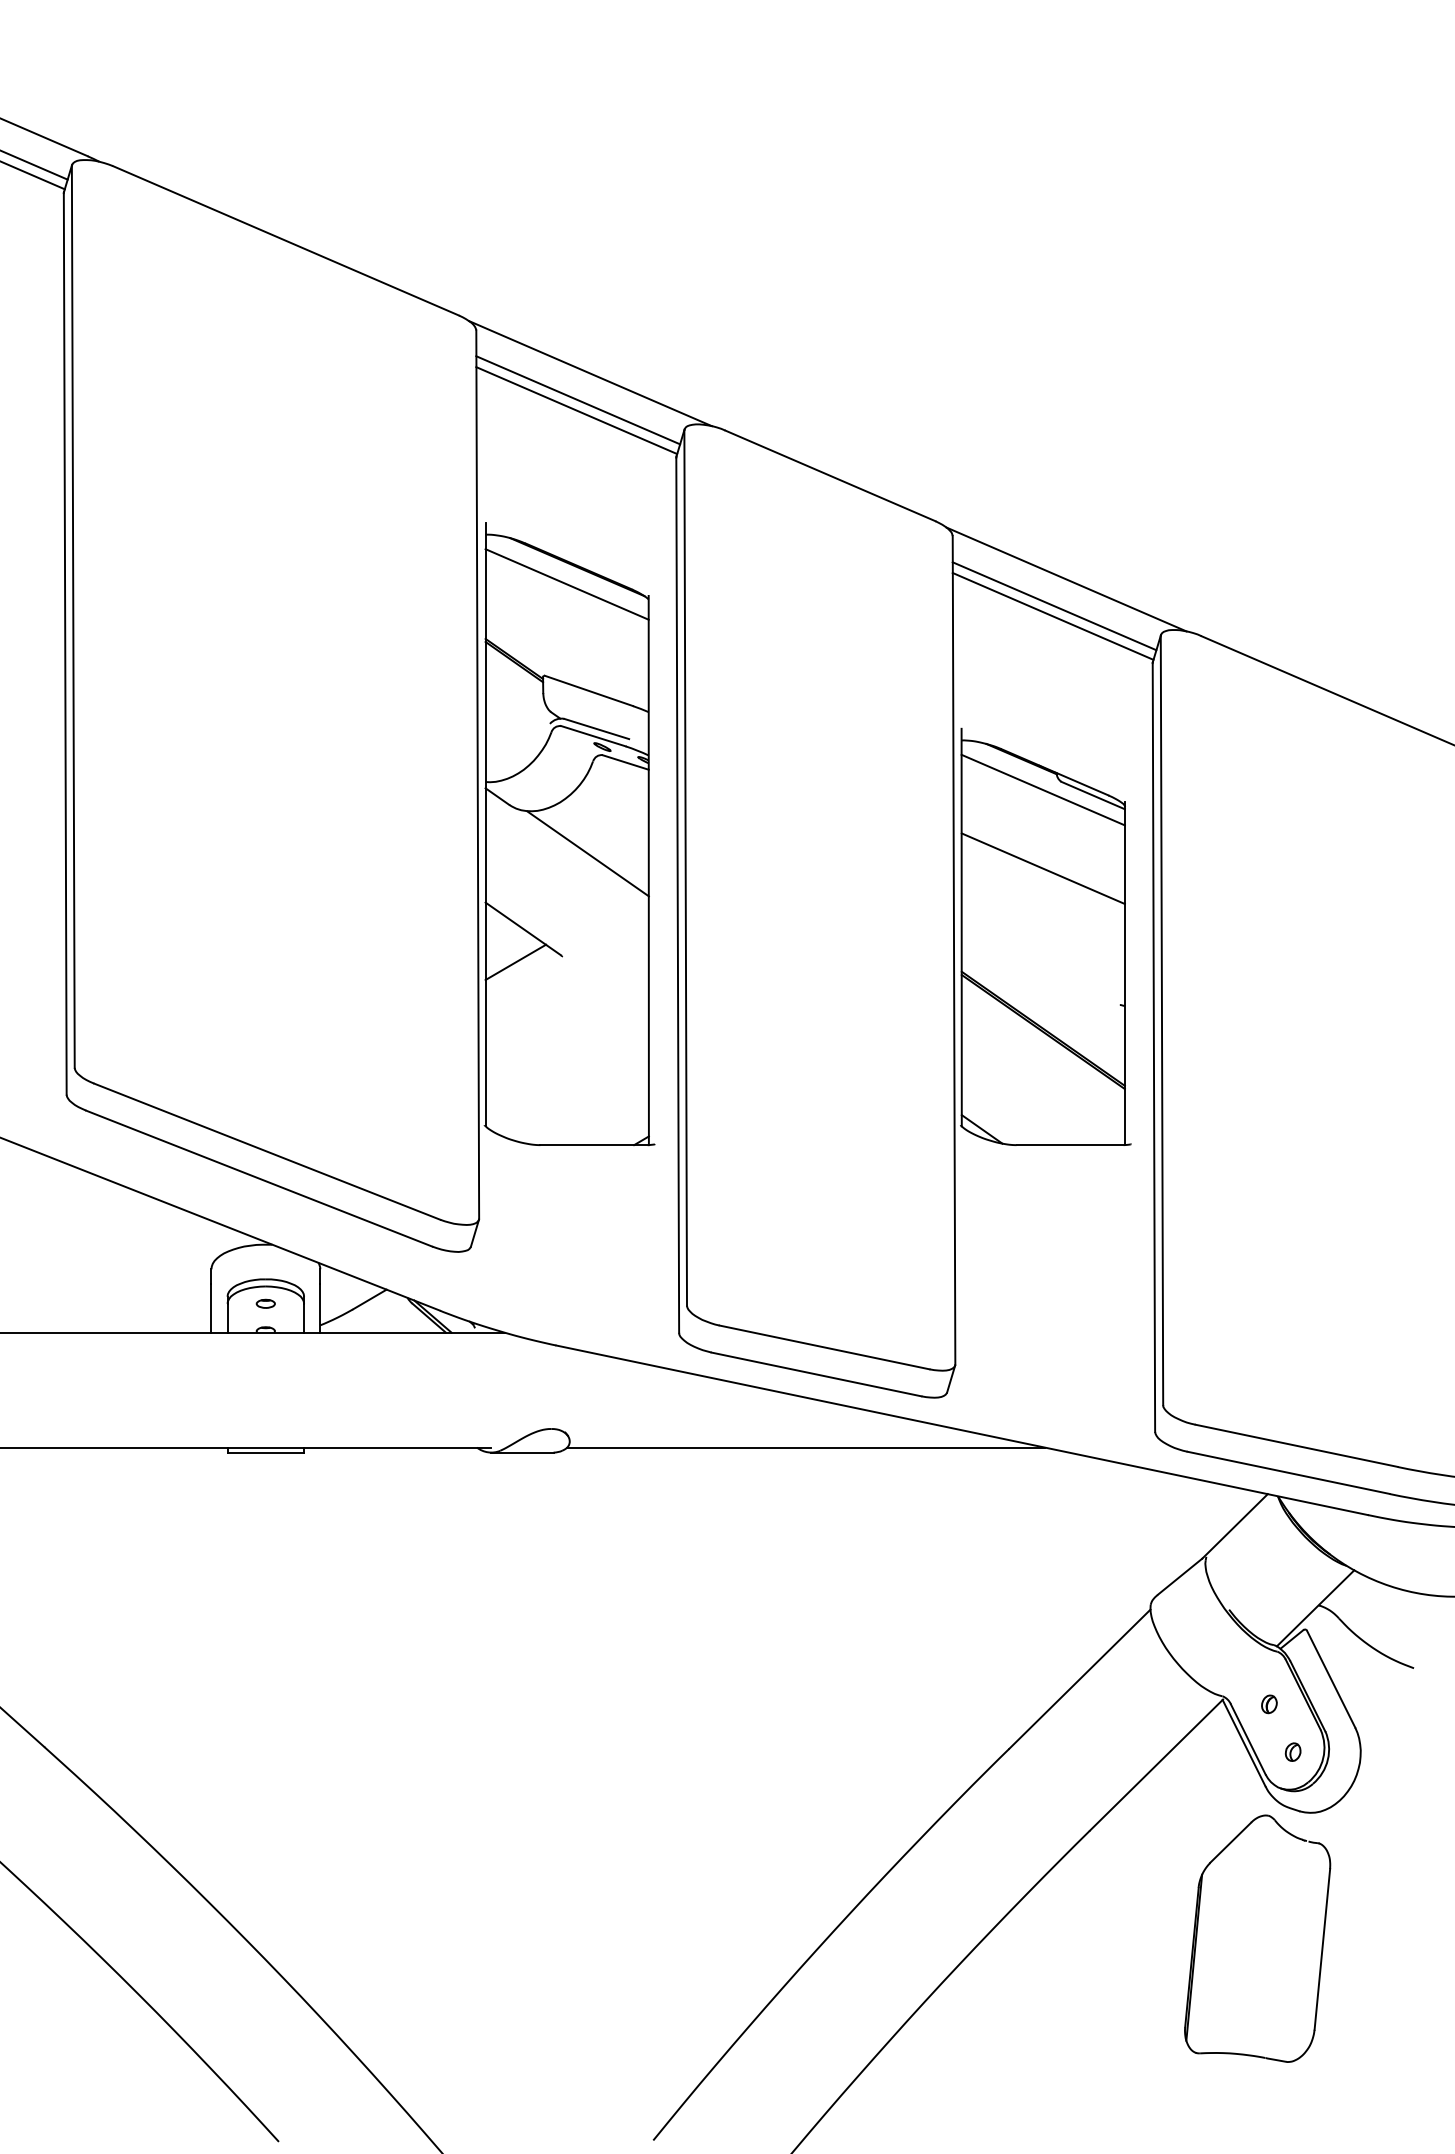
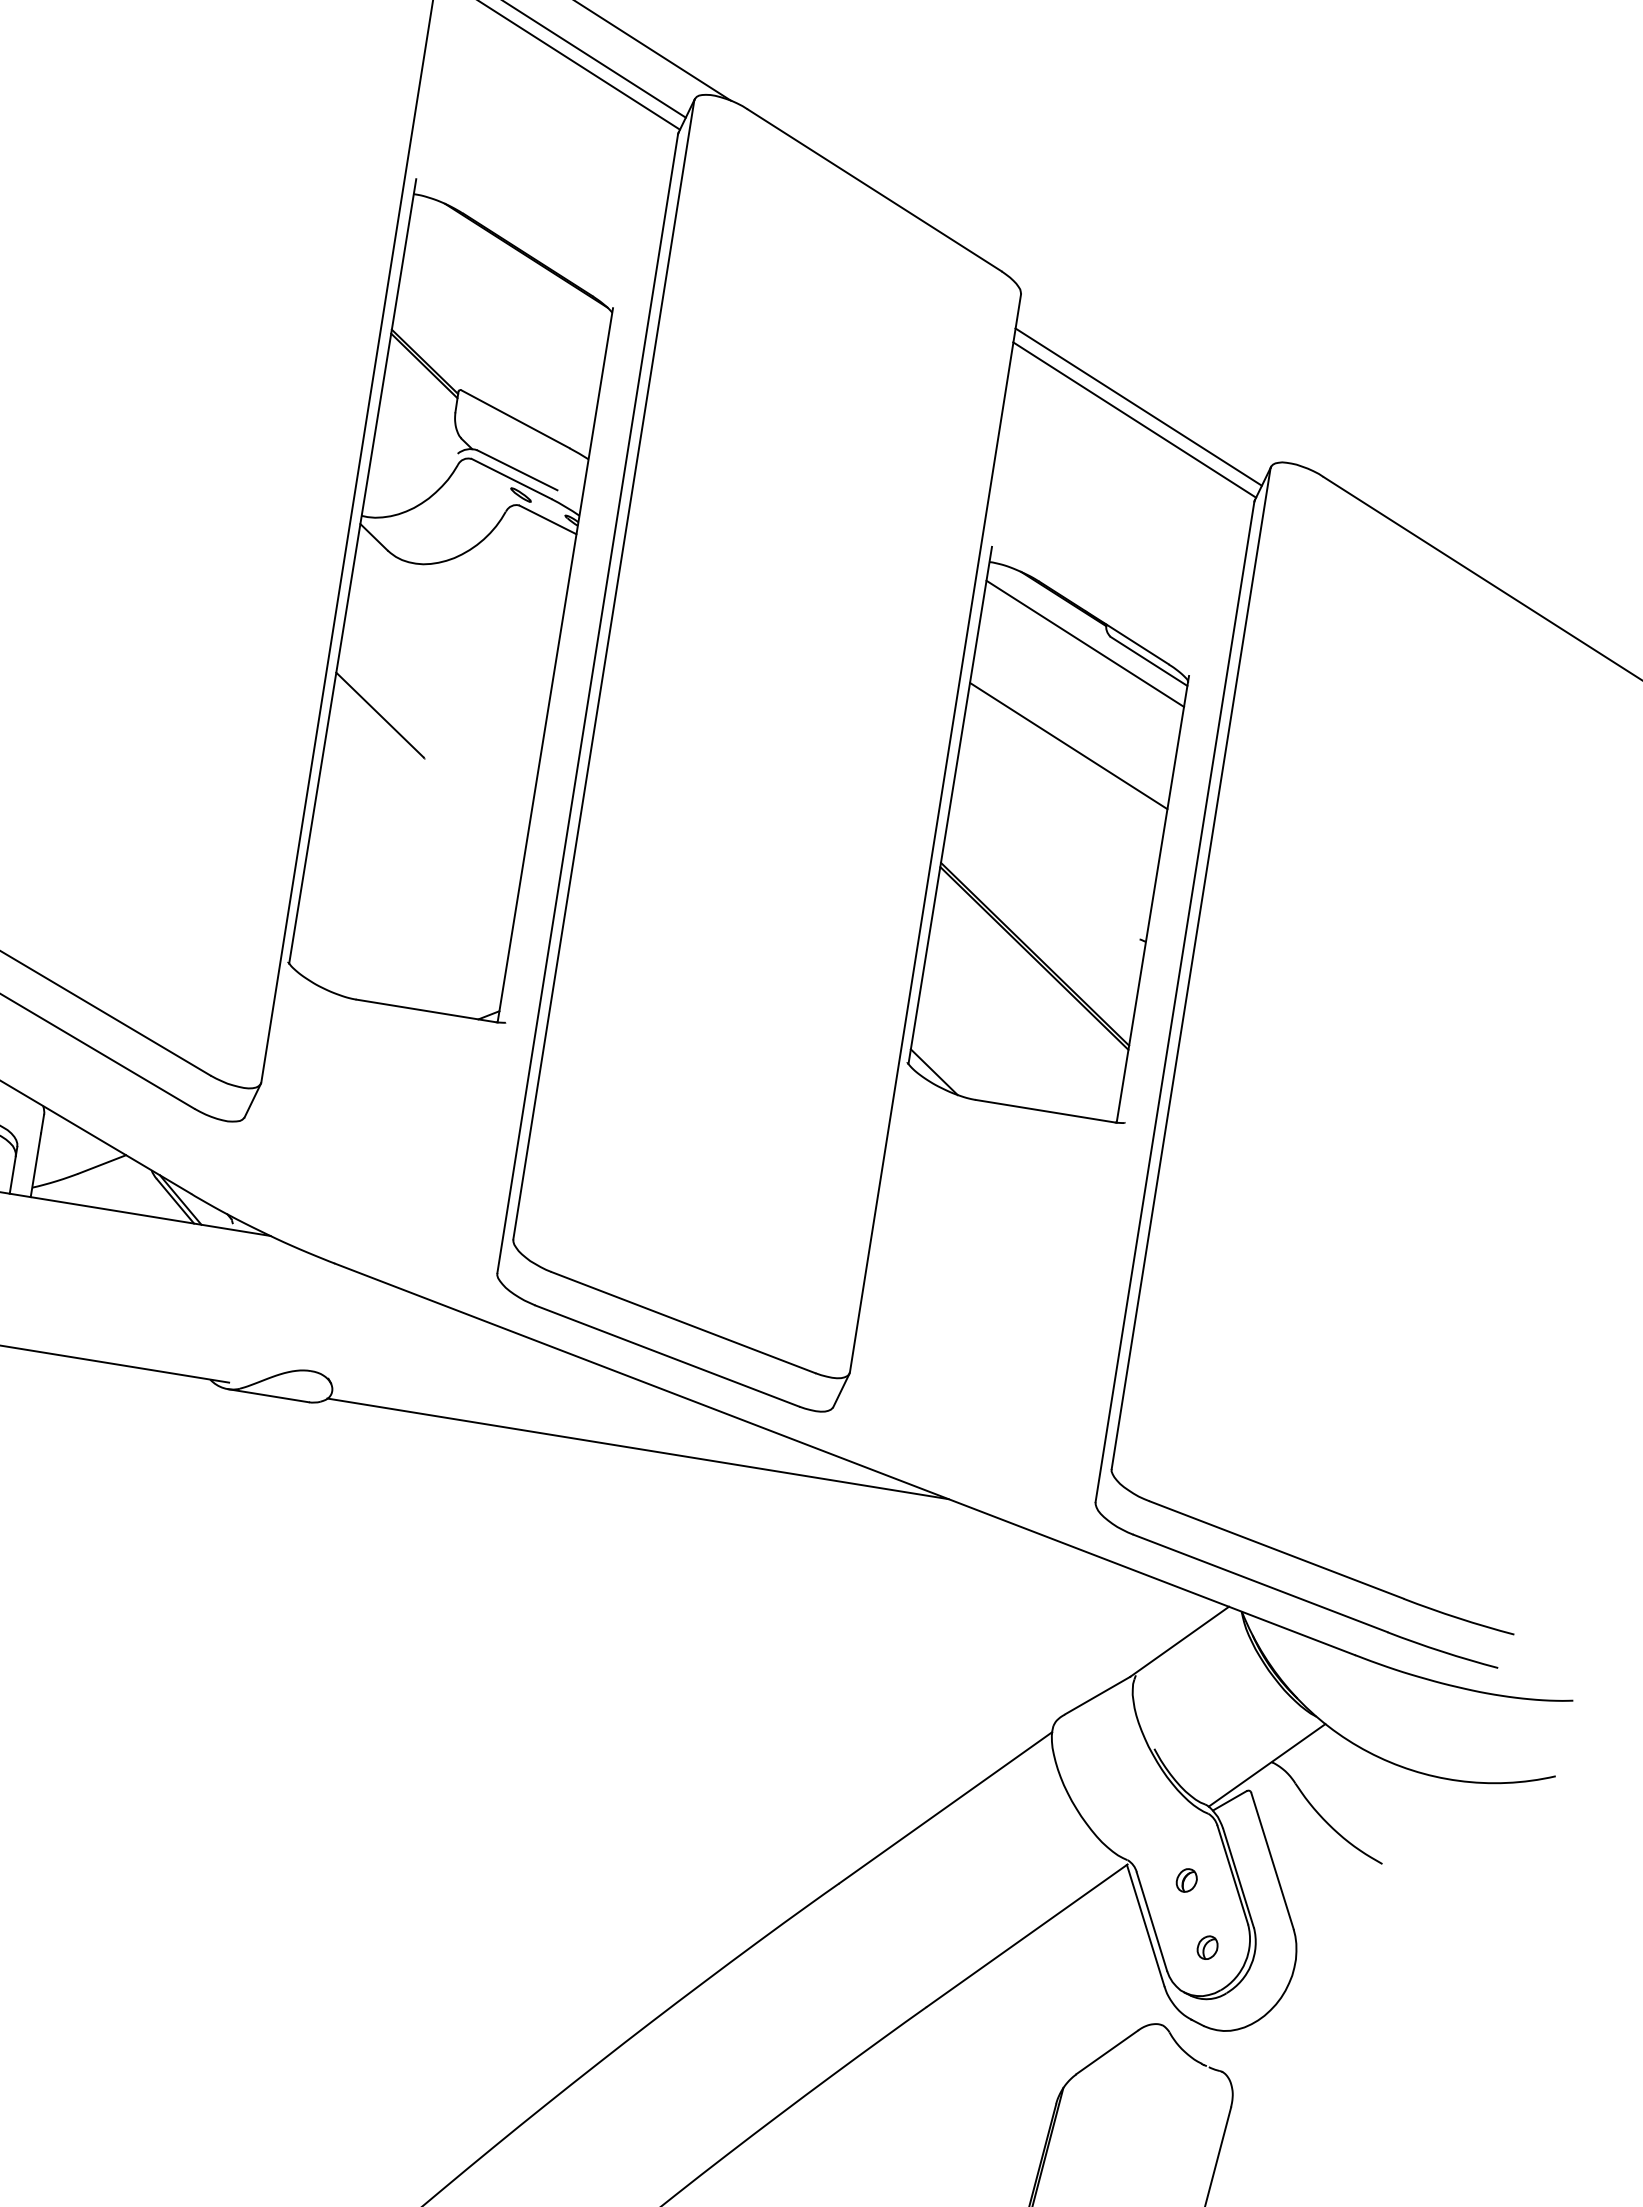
line: (1066, 579) -> (1159, 374), removed
line: (566, 584) -> (508, 276), removed
line: (587, 853) -> (479, 630), removed
line: (515, 962) -> (362, 756), removed

